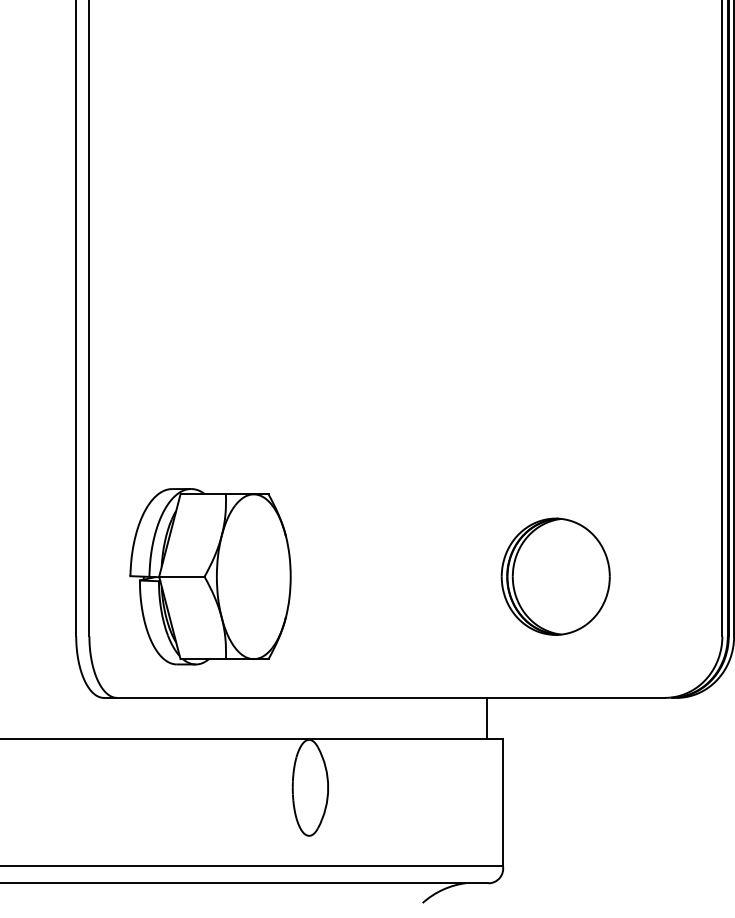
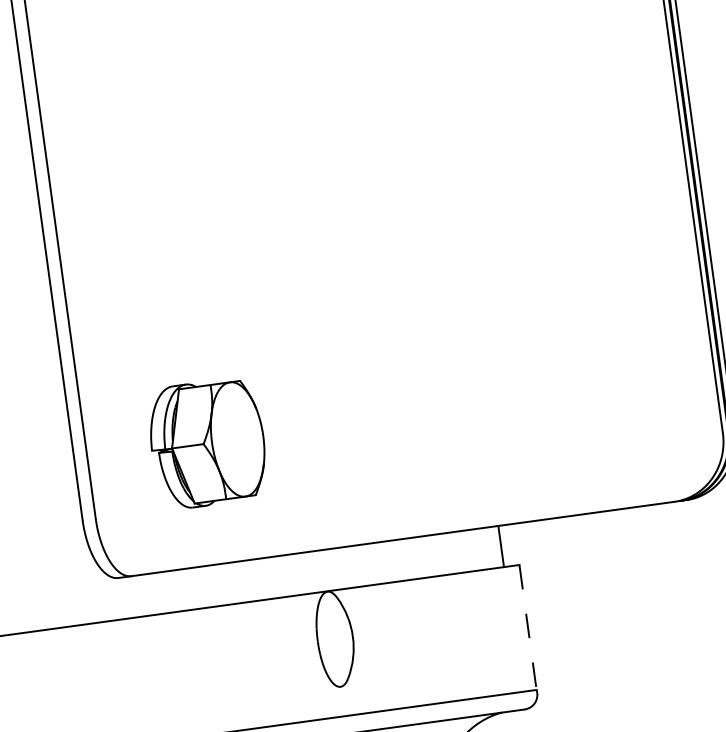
part: (210, 576) -> (207, 443), size x0.7
part: (555, 576) -> (549, 396), removed
line: (502, 802) -> (527, 627), solid -> dashed

